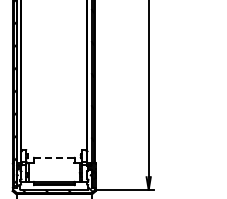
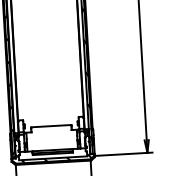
line: (54, 157) -> (51, 126), dashed -> solid

